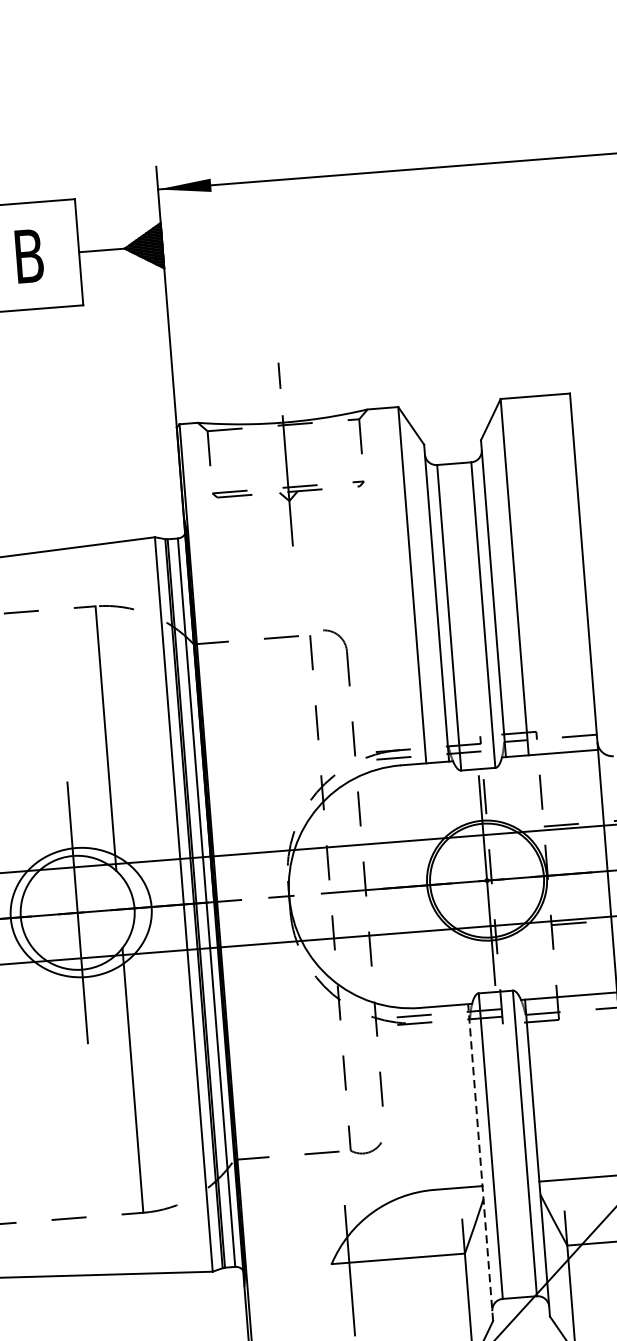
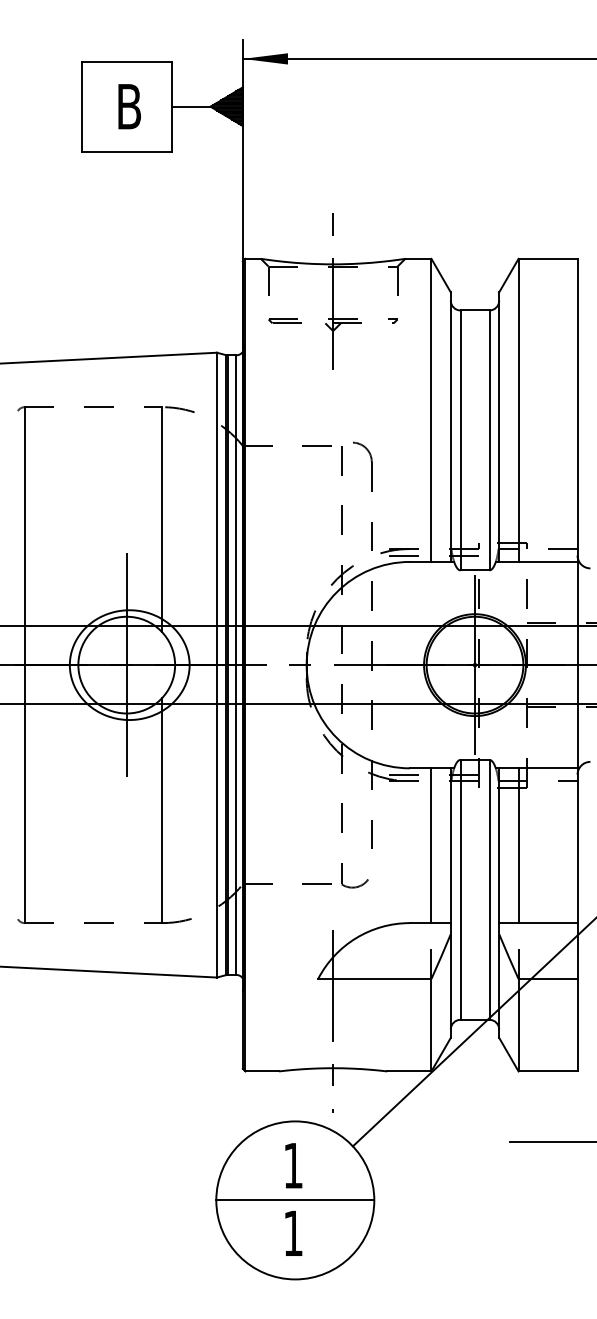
line: (554, 1088) -> (518, 845), added
line: (452, 1096) -> (431, 845), added
line: (480, 1163) -> (450, 903), dashed -> solid

